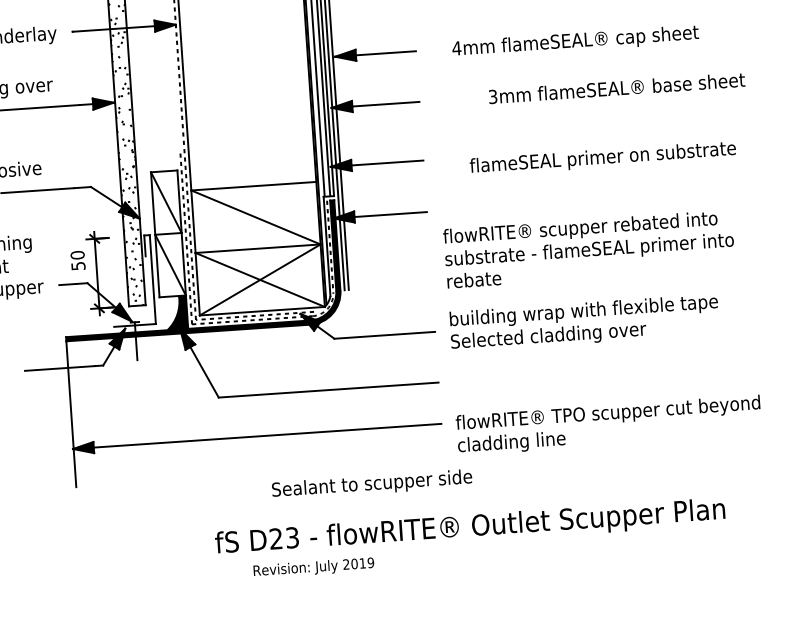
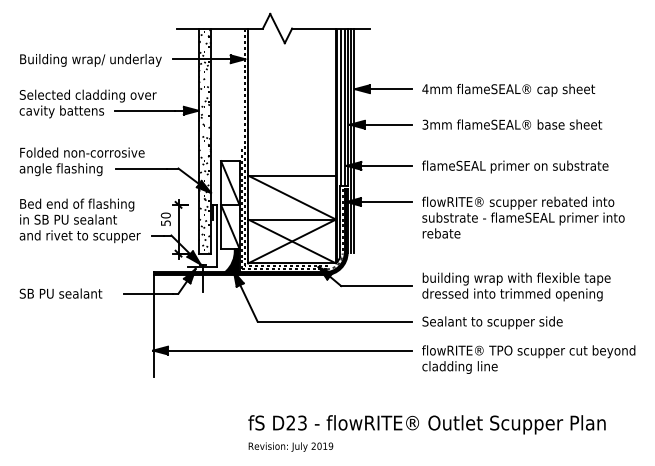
text: (575, 42) -> (508, 90), moved
text: (617, 88) -> (512, 124), moved
text: (603, 157) -> (515, 166), moved
text: (589, 248) -> (523, 217), moved
text: (579, 334) -> (512, 294), Selected cladding over -> dressed into trimmed opening
text: (372, 484) -> (492, 322), moved
text: (313, 567) -> (290, 446), moved

